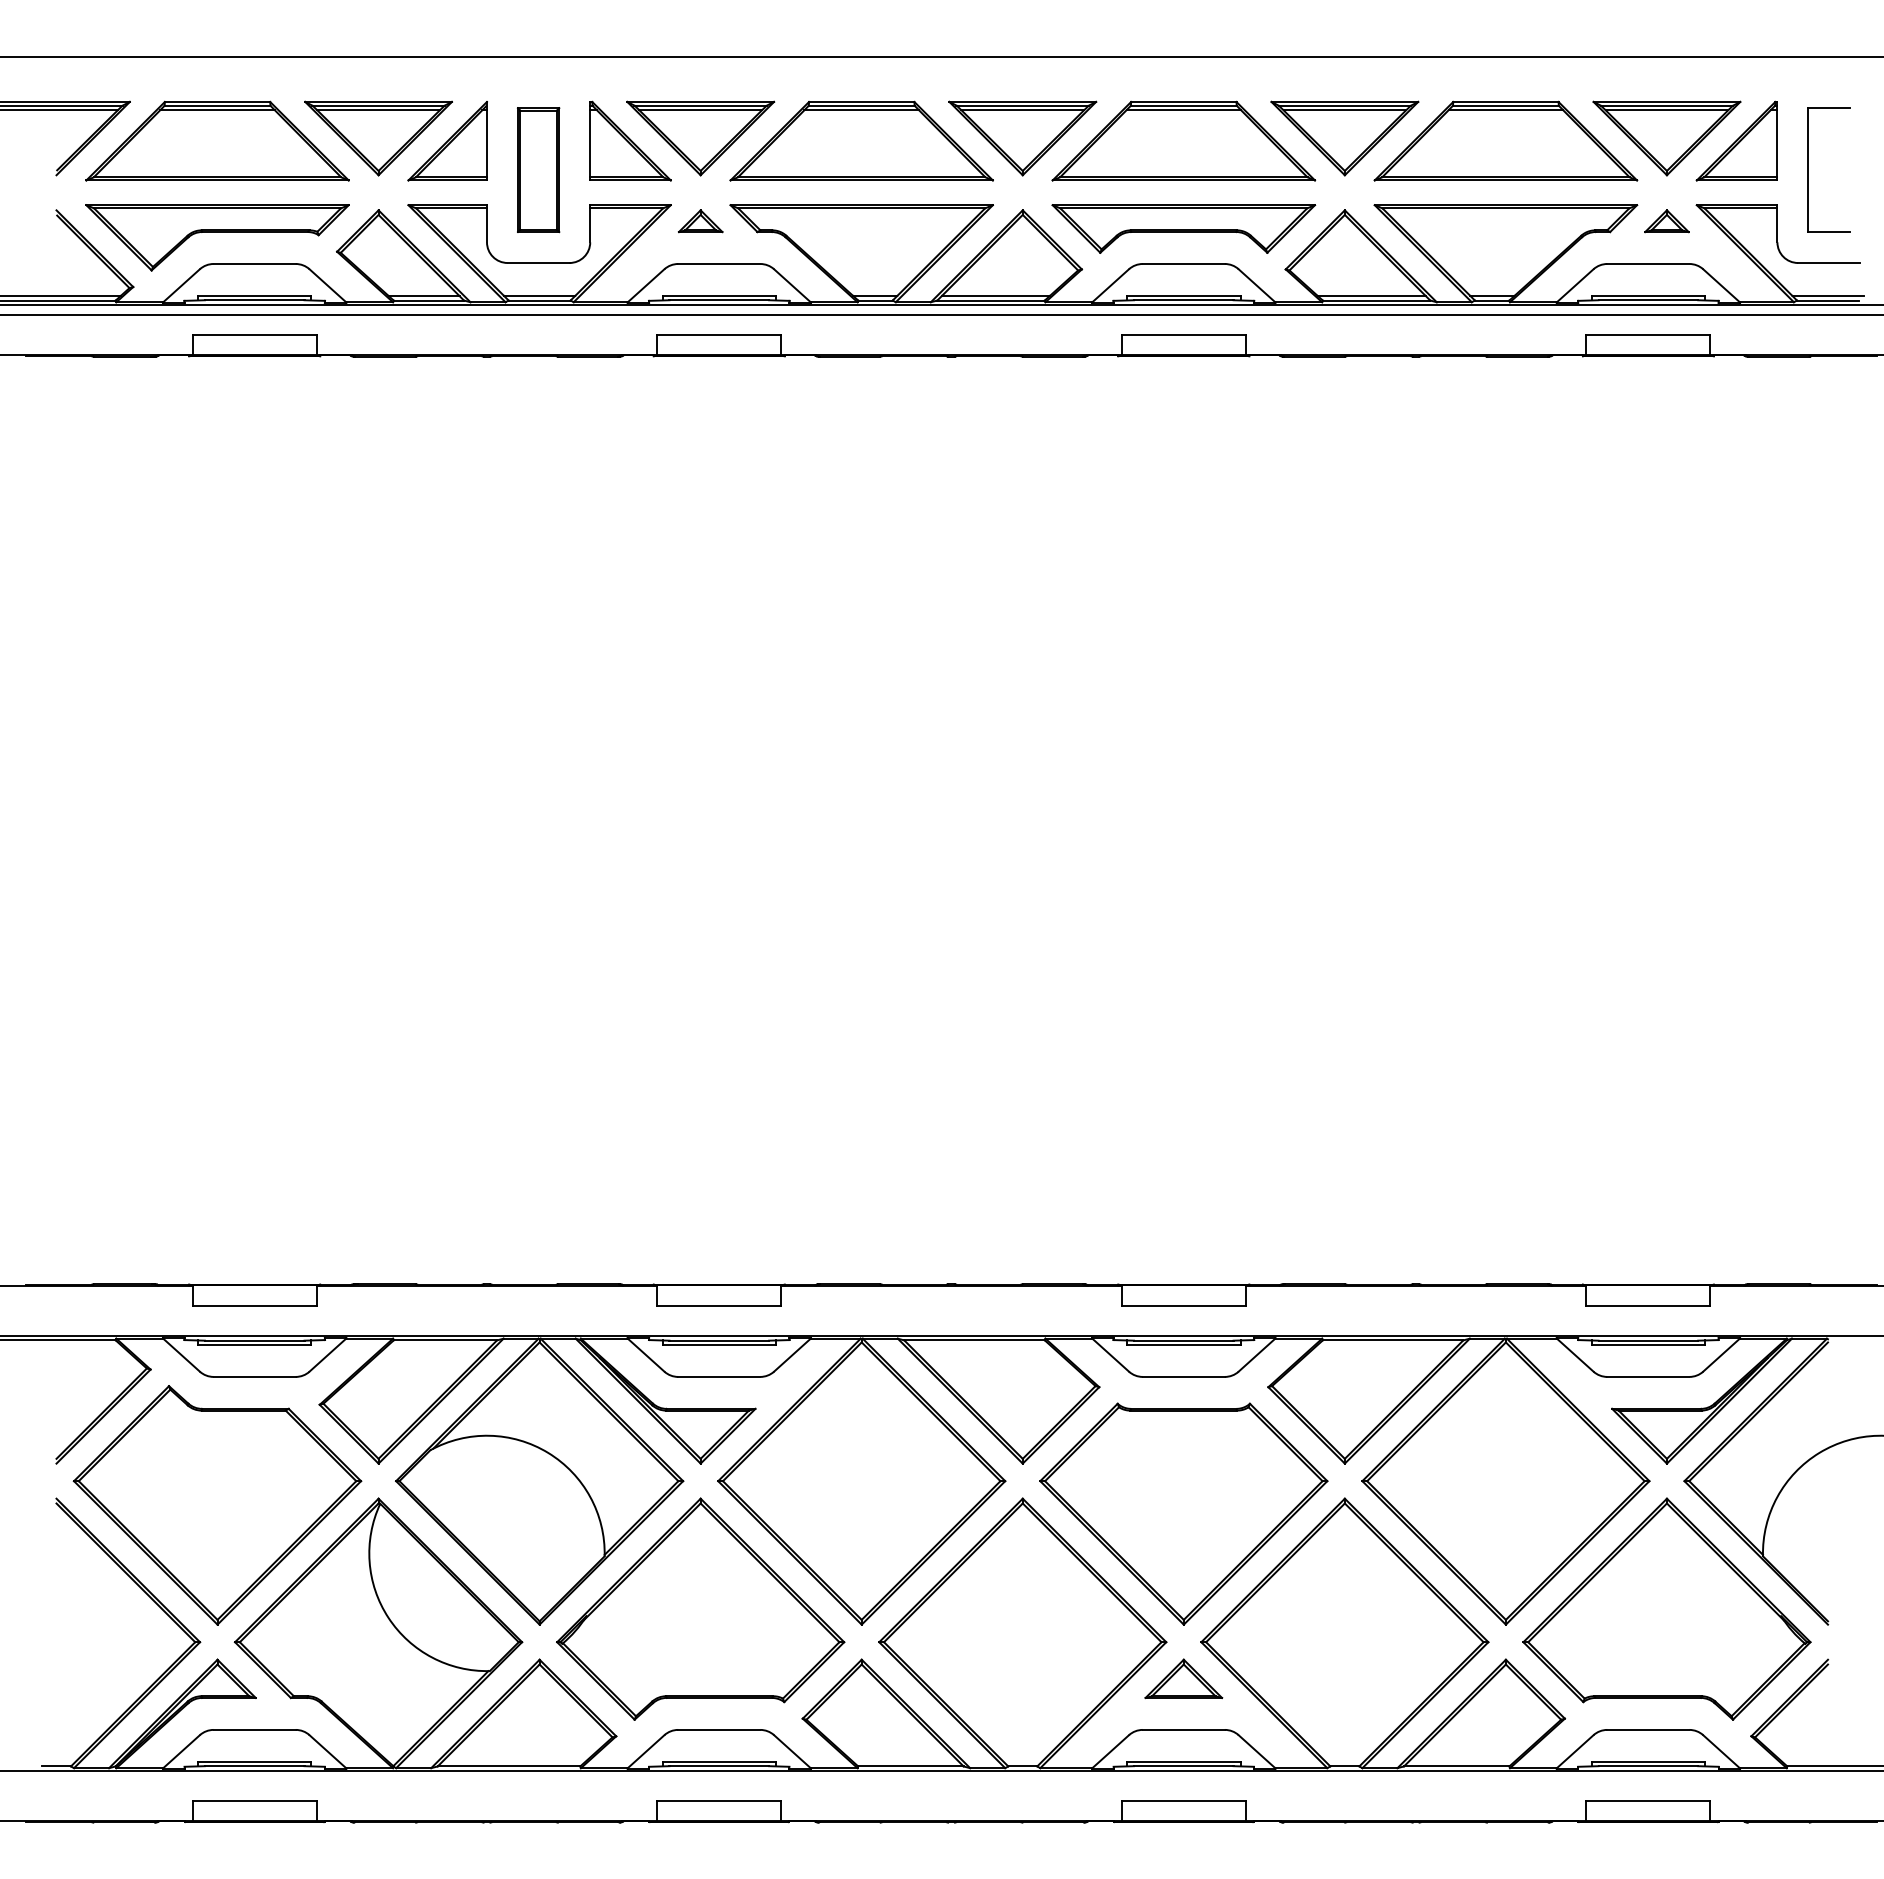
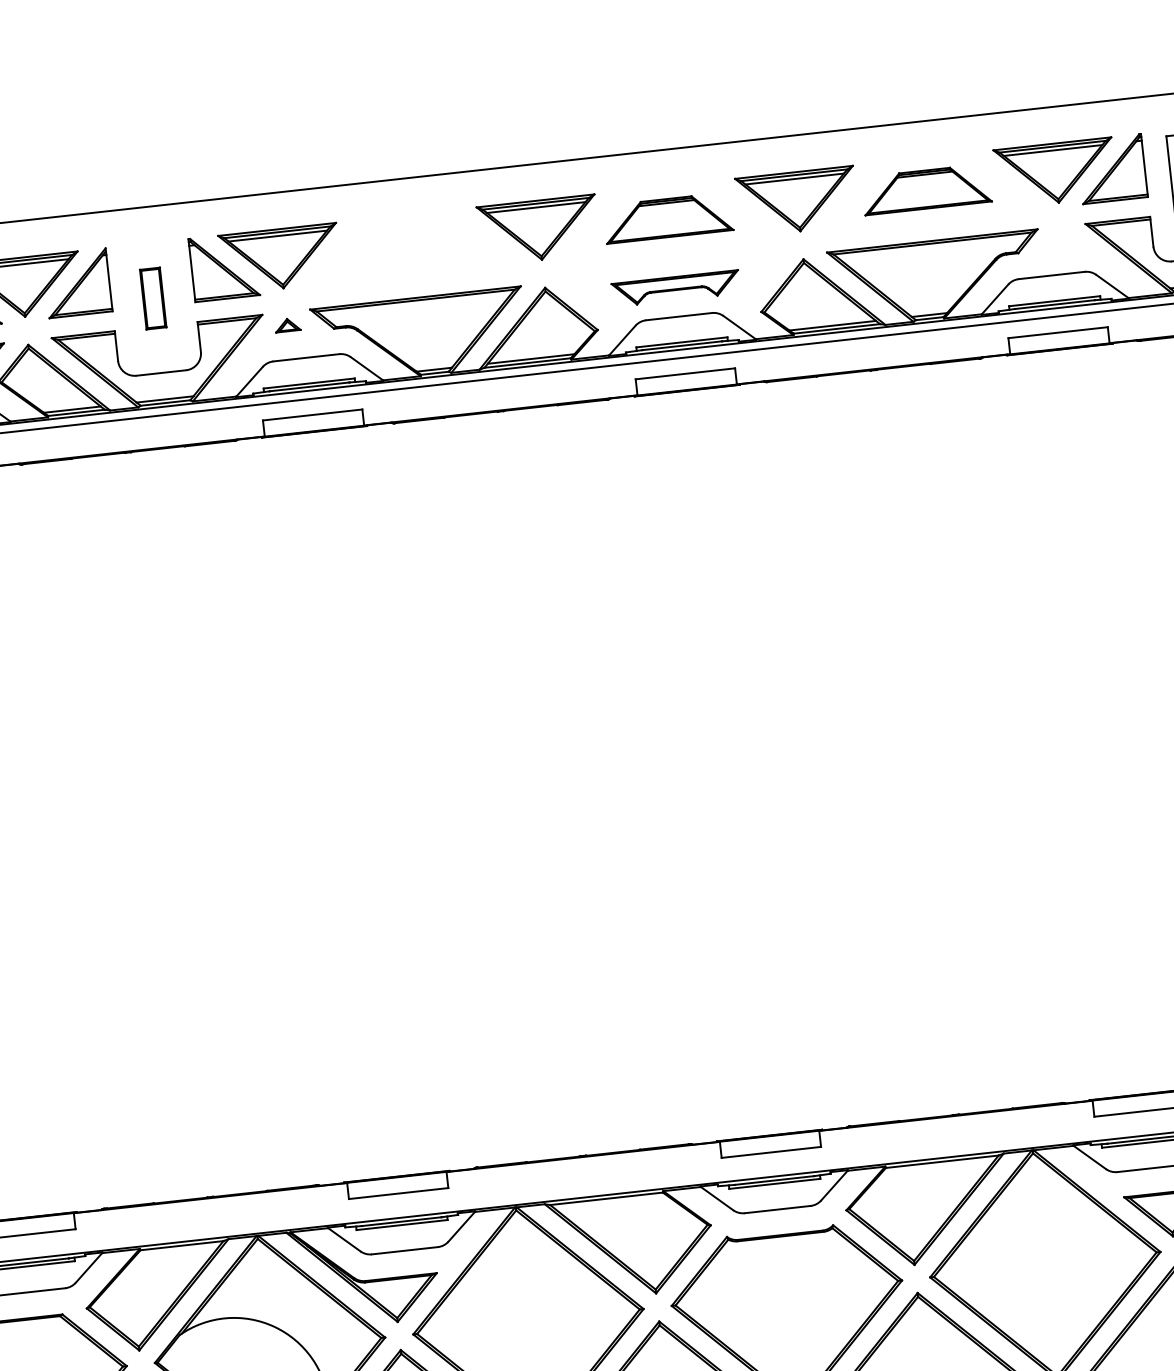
part: (861, 140) -> (409, 246), removed
part: (1183, 140) -> (667, 217), size x0.6
part: (1505, 140) -> (926, 189), size x0.6
part: (538, 170) -> (153, 298), size x0.6
part: (700, 221) -> (287, 325), size x0.7
part: (1666, 221) -> (1062, 239), removed
part: (1183, 228) -> (675, 288), size x0.6

